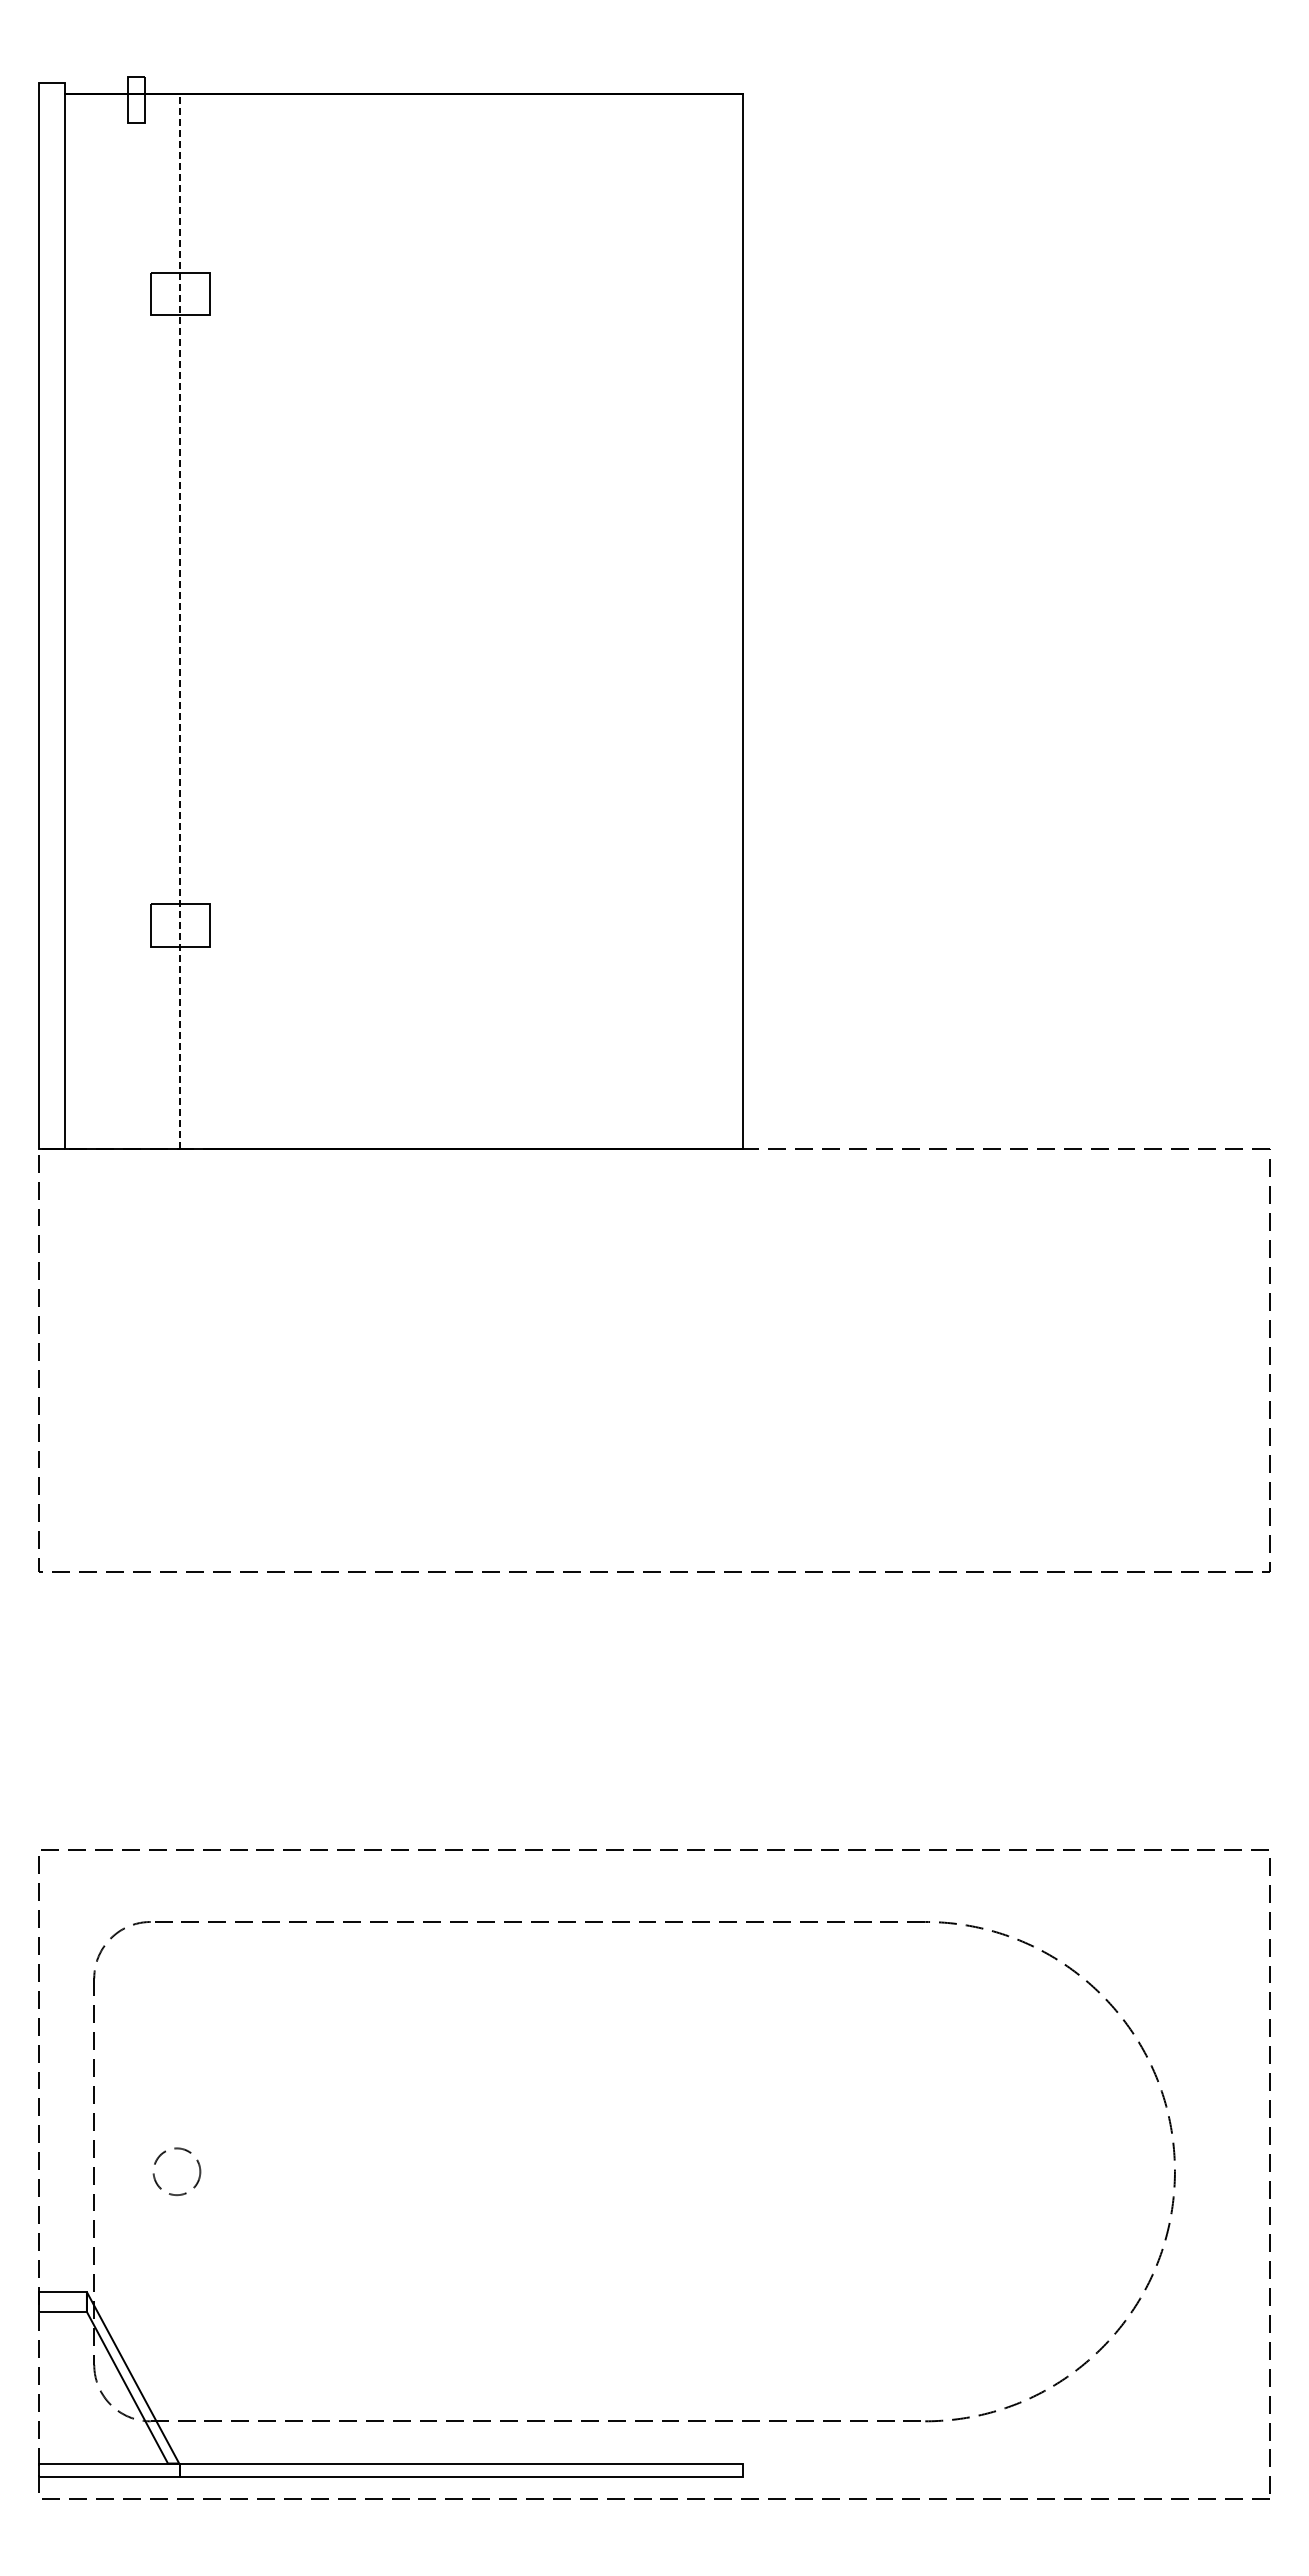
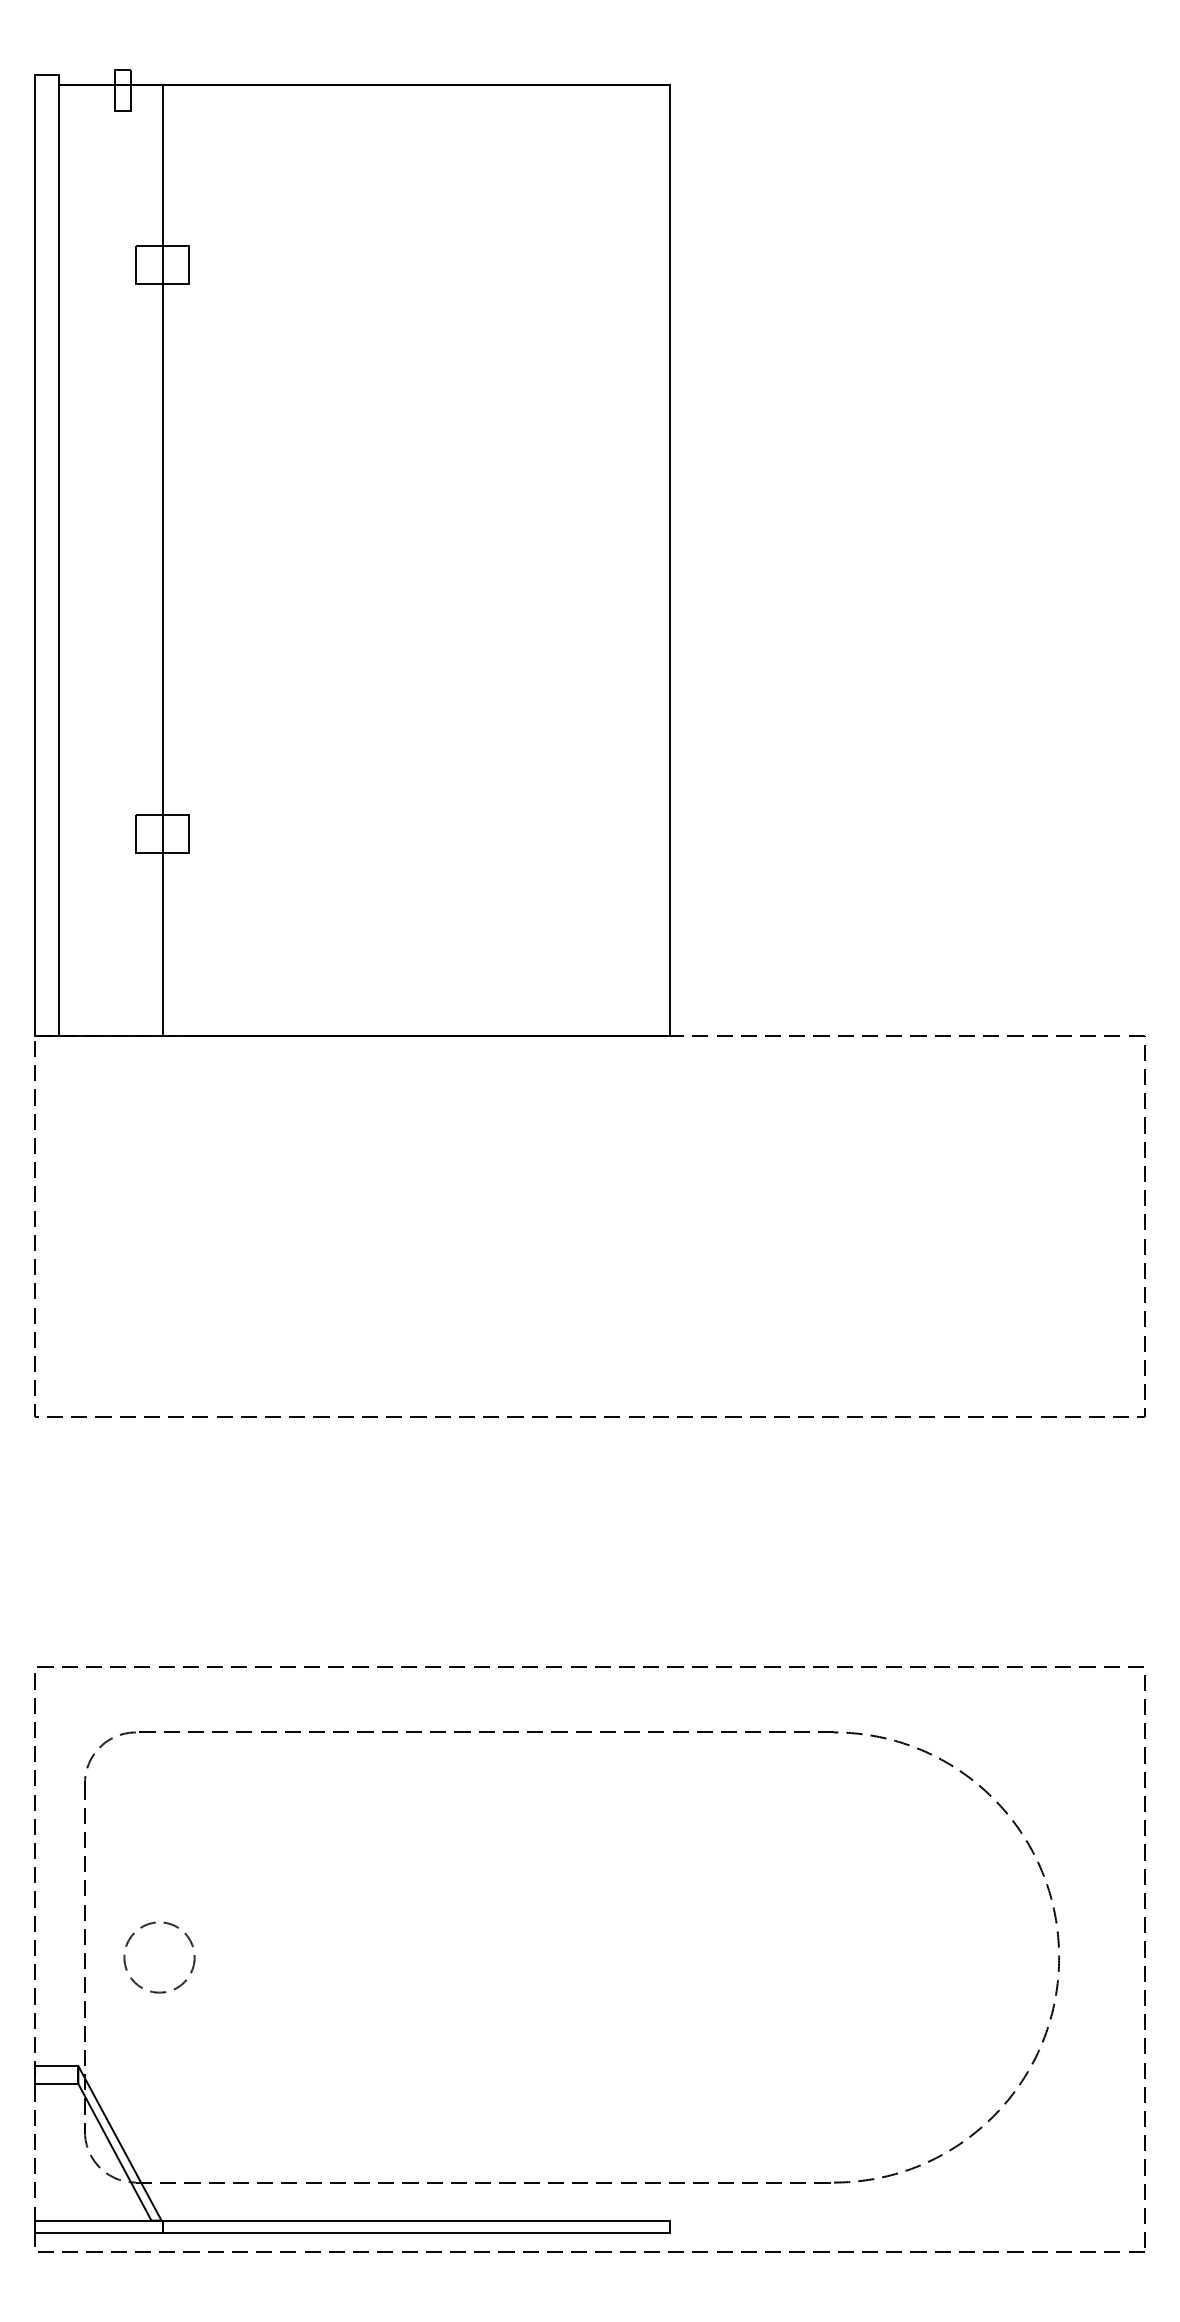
line: (180, 620) -> (162, 559), dashed -> solid
circle: (176, 2171) -> (159, 1957), size x1.67

